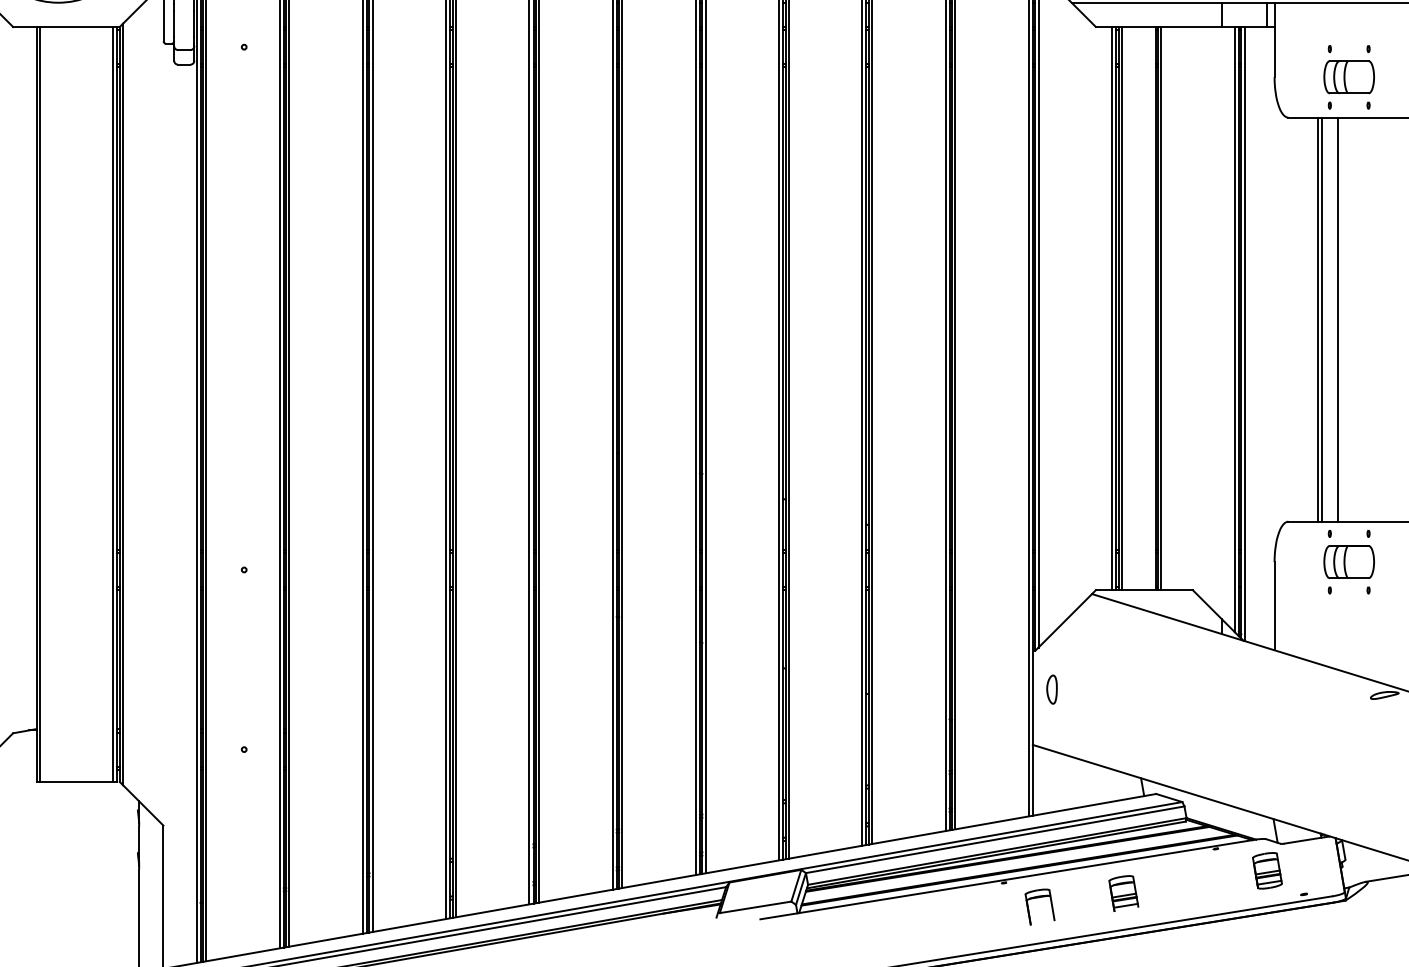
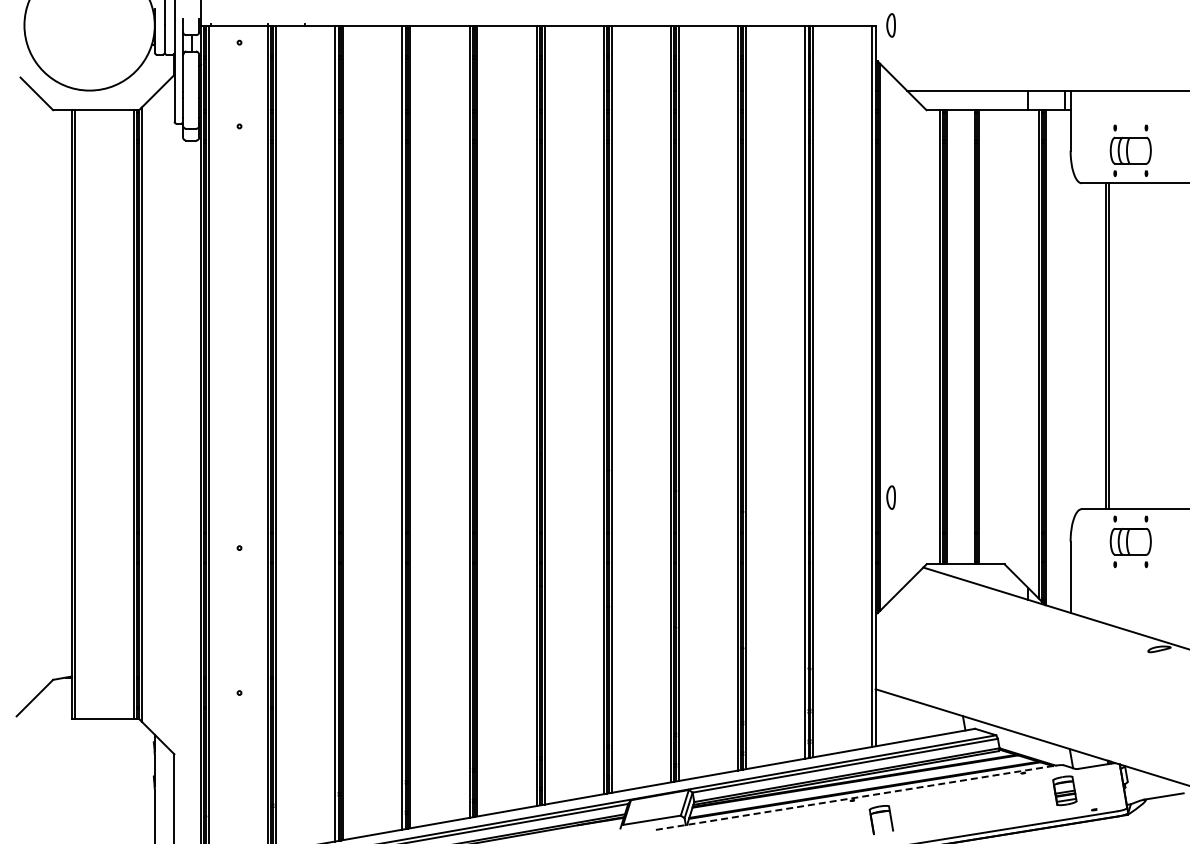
line: (1337, 319) -> (1121, 346), removed
part: (1051, 689) -> (890, 497), moved
line: (1009, 879) -> (856, 797), solid -> dashed
part: (1123, 894) -> (948, 809), removed

